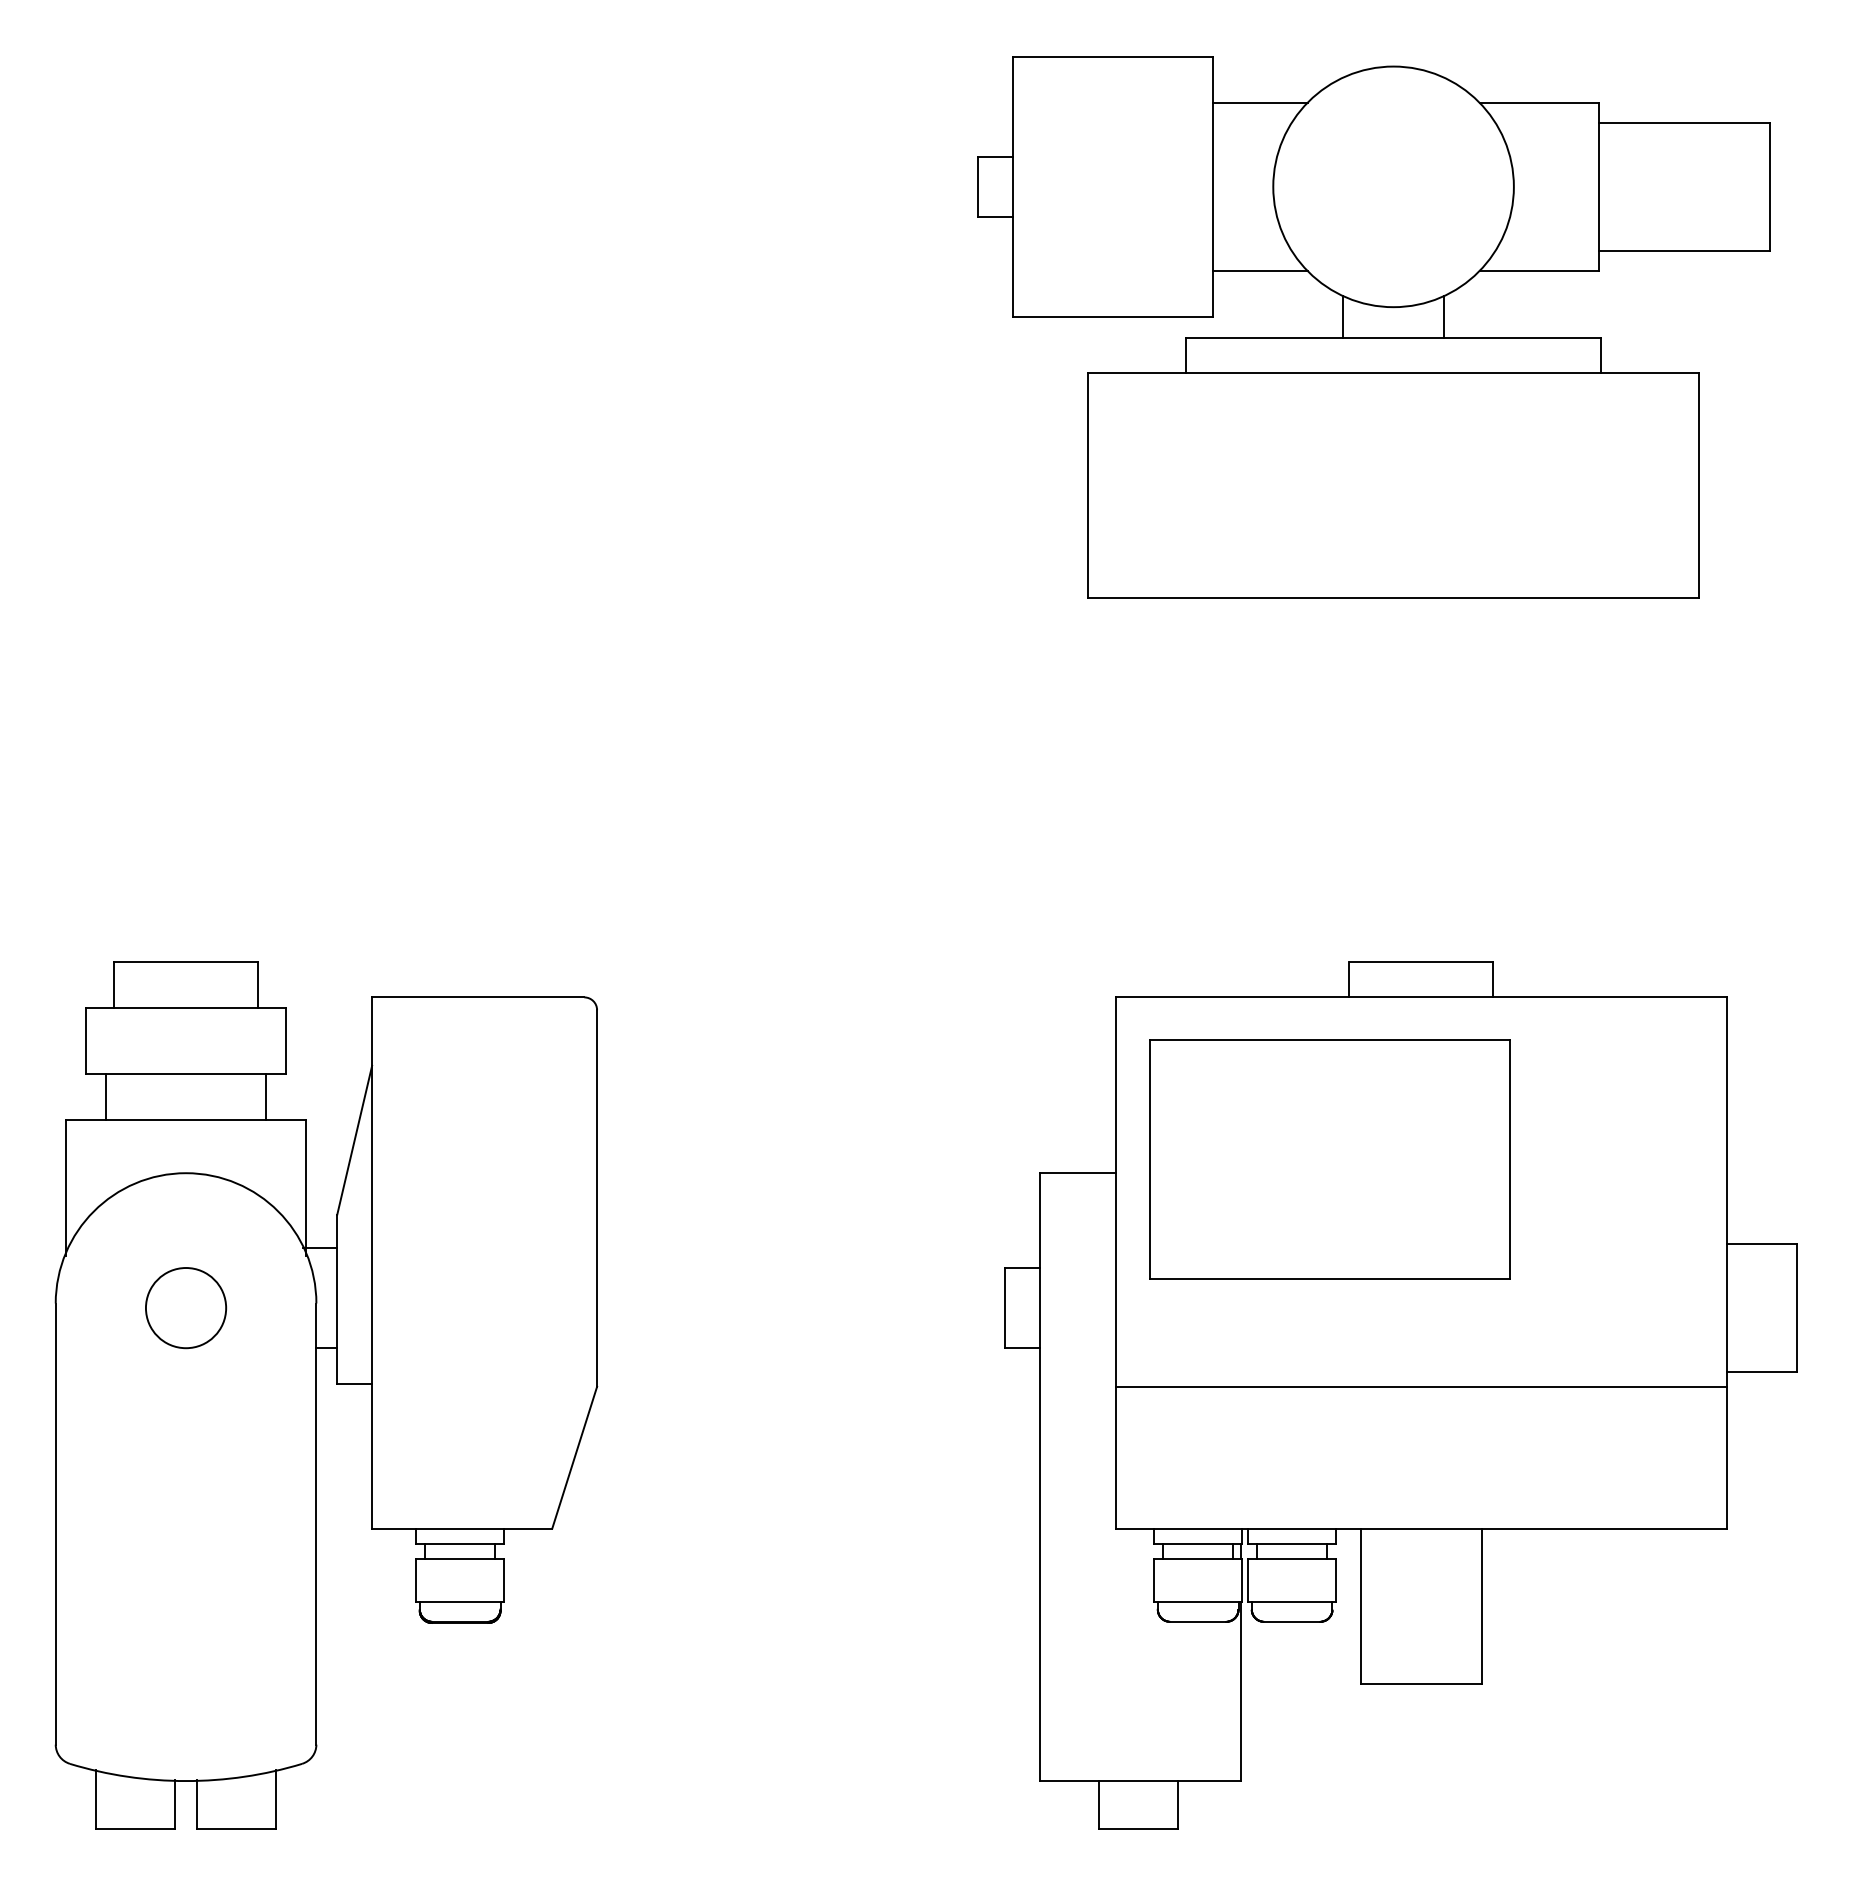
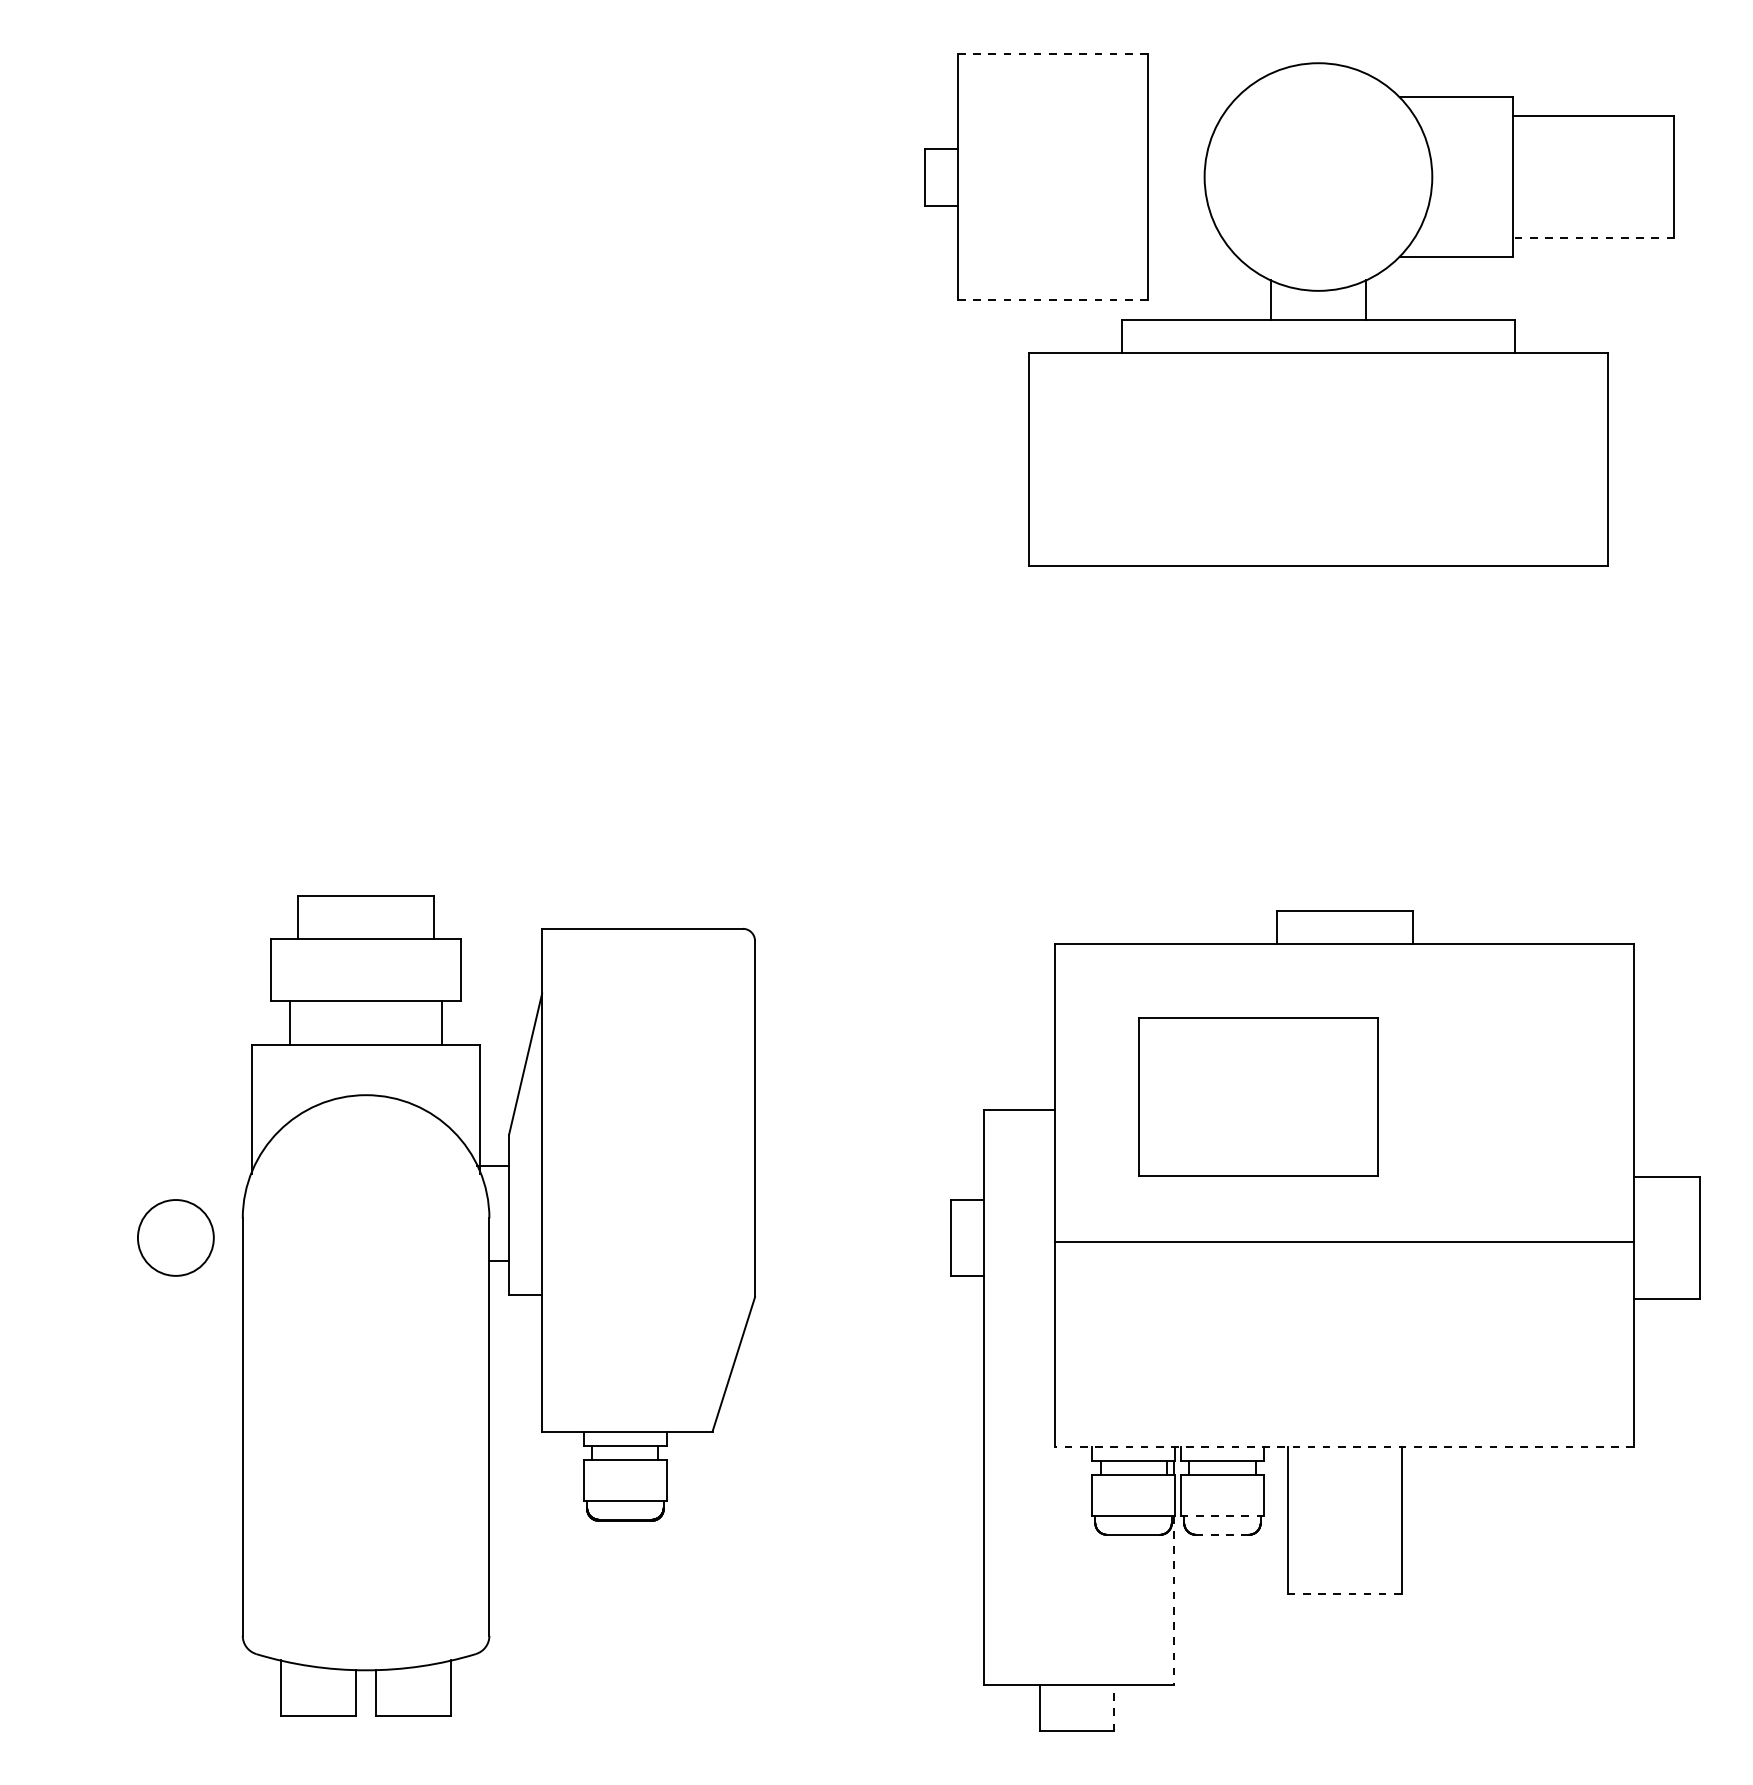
line: (1113, 56) -> (1053, 53), solid -> dashed
line: (1260, 102) -> (1192, 97), removed
line: (1683, 251) -> (1592, 238), solid -> dashed
line: (1260, 271) -> (1192, 257), removed
line: (1112, 317) -> (1052, 300), solid -> dashed
part: (1329, 1159) -> (1257, 1097), size x0.7
line: (1421, 1386) -> (1344, 1242), moved
part: (316, 1395) -> (489, 1305), moved
line: (1421, 1528) -> (1344, 1446), solid -> dashed
line: (1292, 1601) -> (1222, 1515), solid -> dashed
line: (1292, 1621) -> (1222, 1534), solid -> dashed
line: (1420, 1684) -> (1343, 1594), solid -> dashed
line: (1240, 1691) -> (1173, 1600), solid -> dashed
line: (1177, 1804) -> (1113, 1707), solid -> dashed

